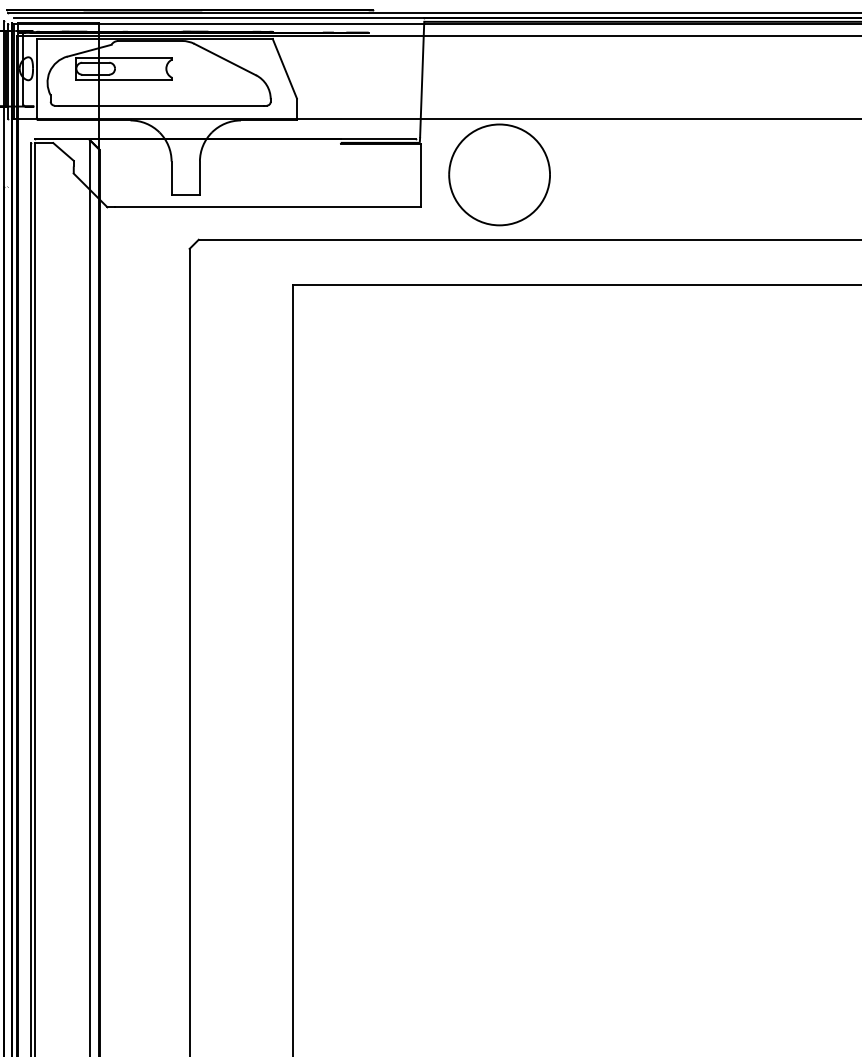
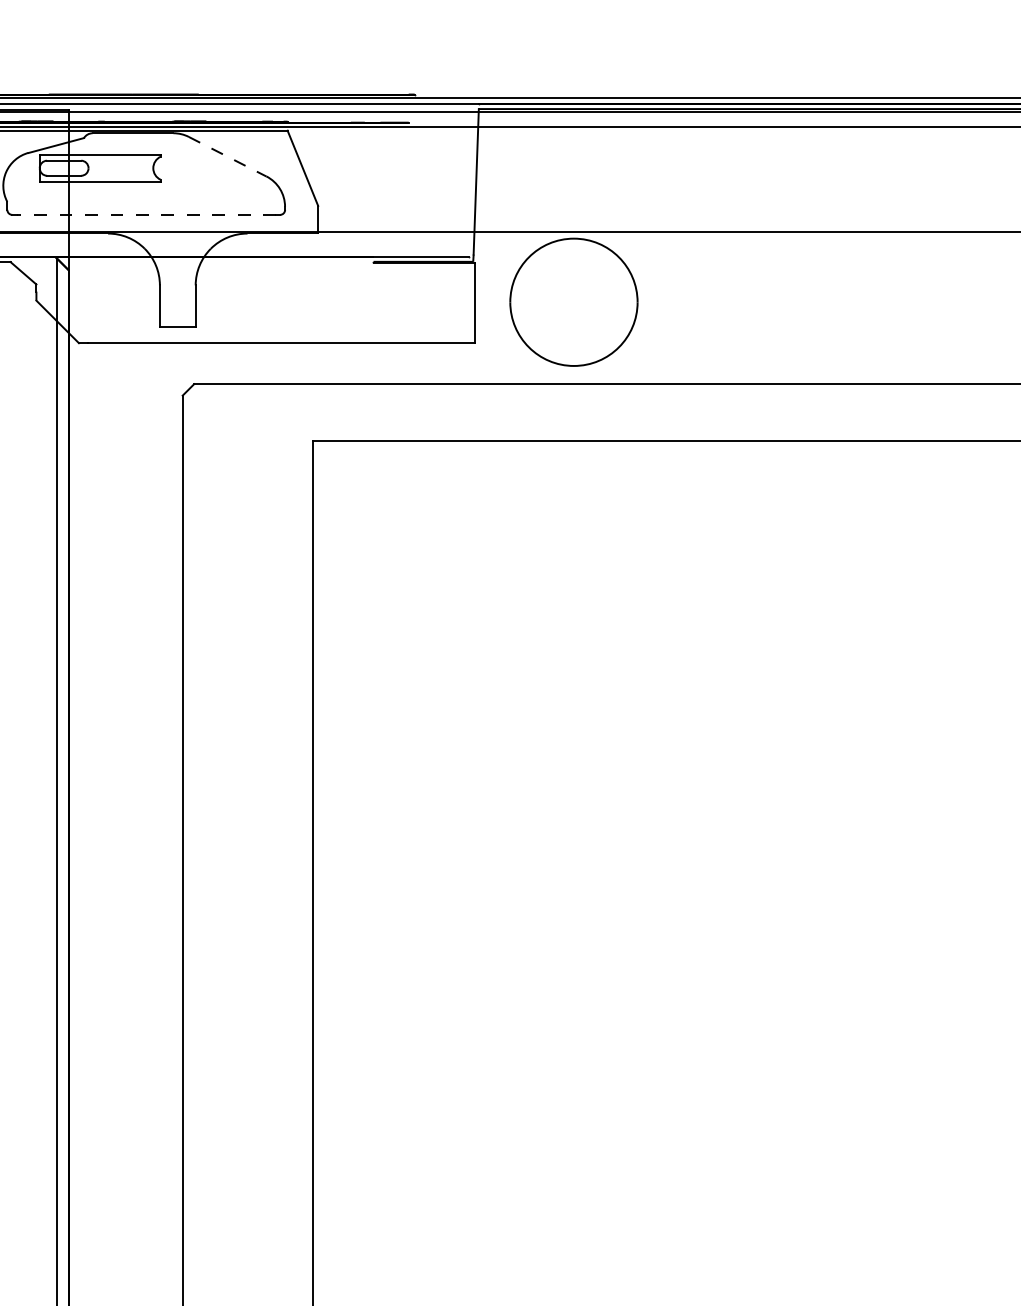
line: (225, 59) -> (227, 156), solid -> dashed
line: (160, 105) -> (145, 214), solid -> dashed

